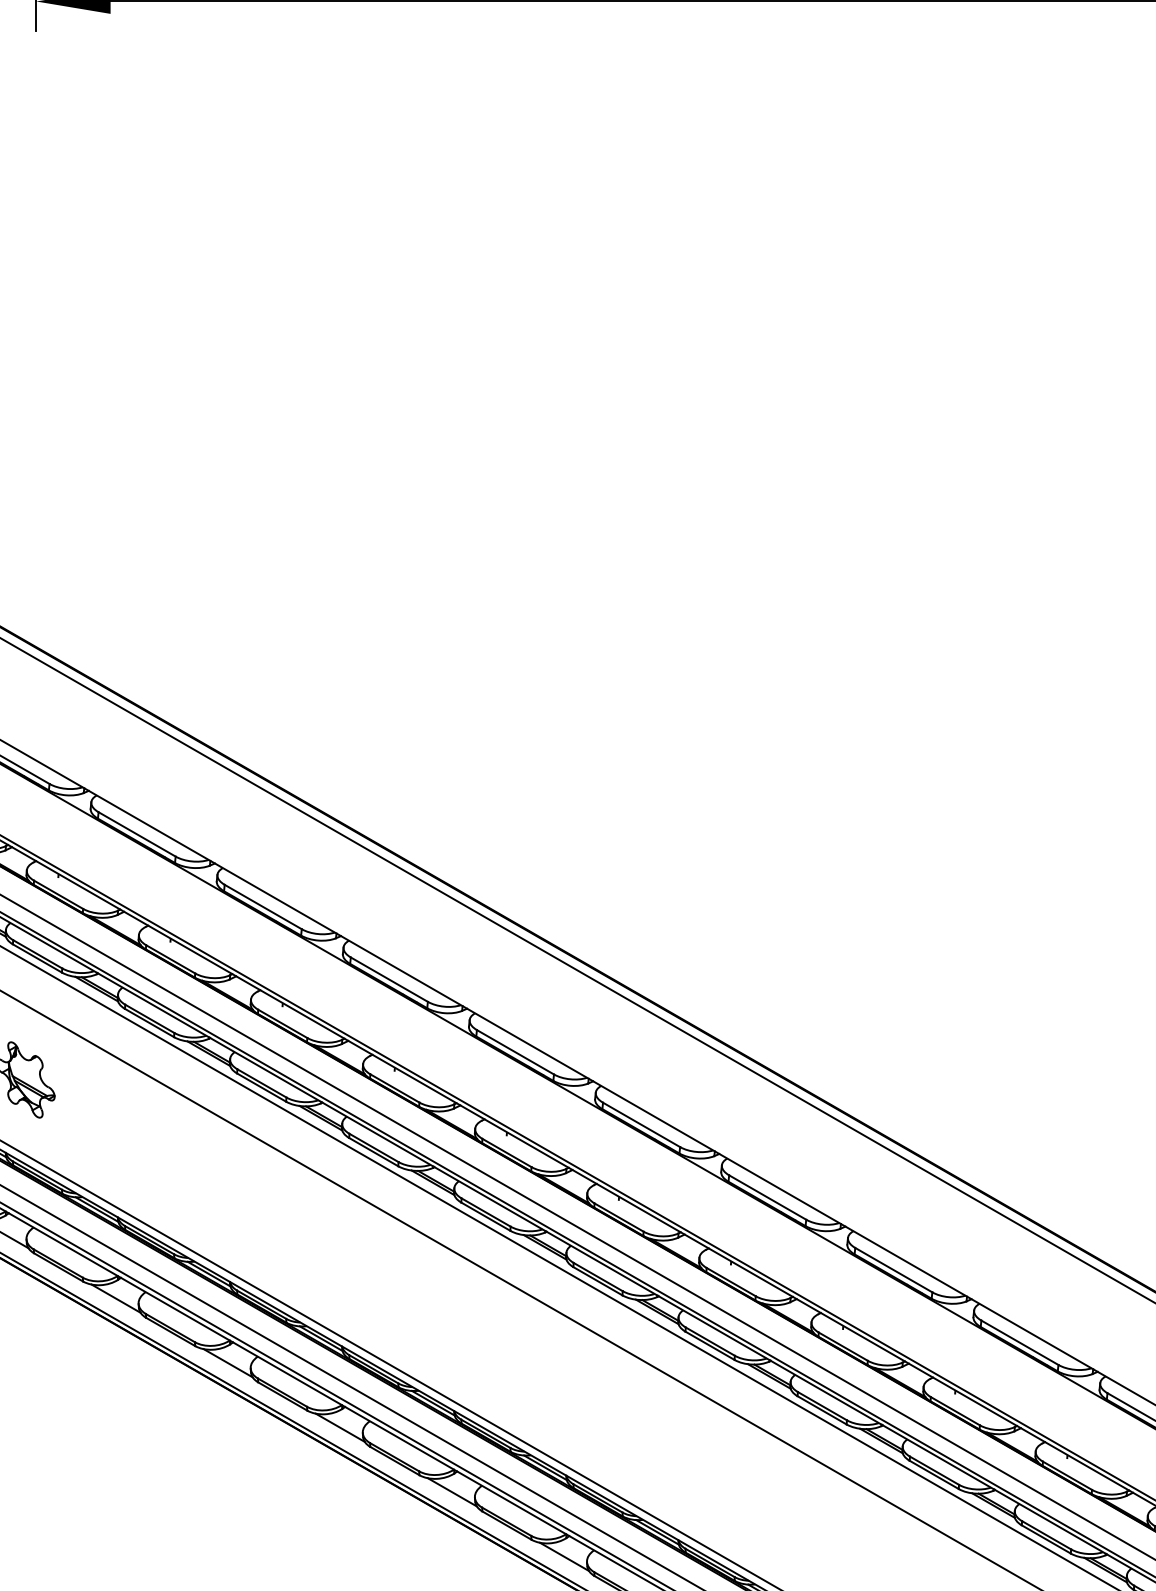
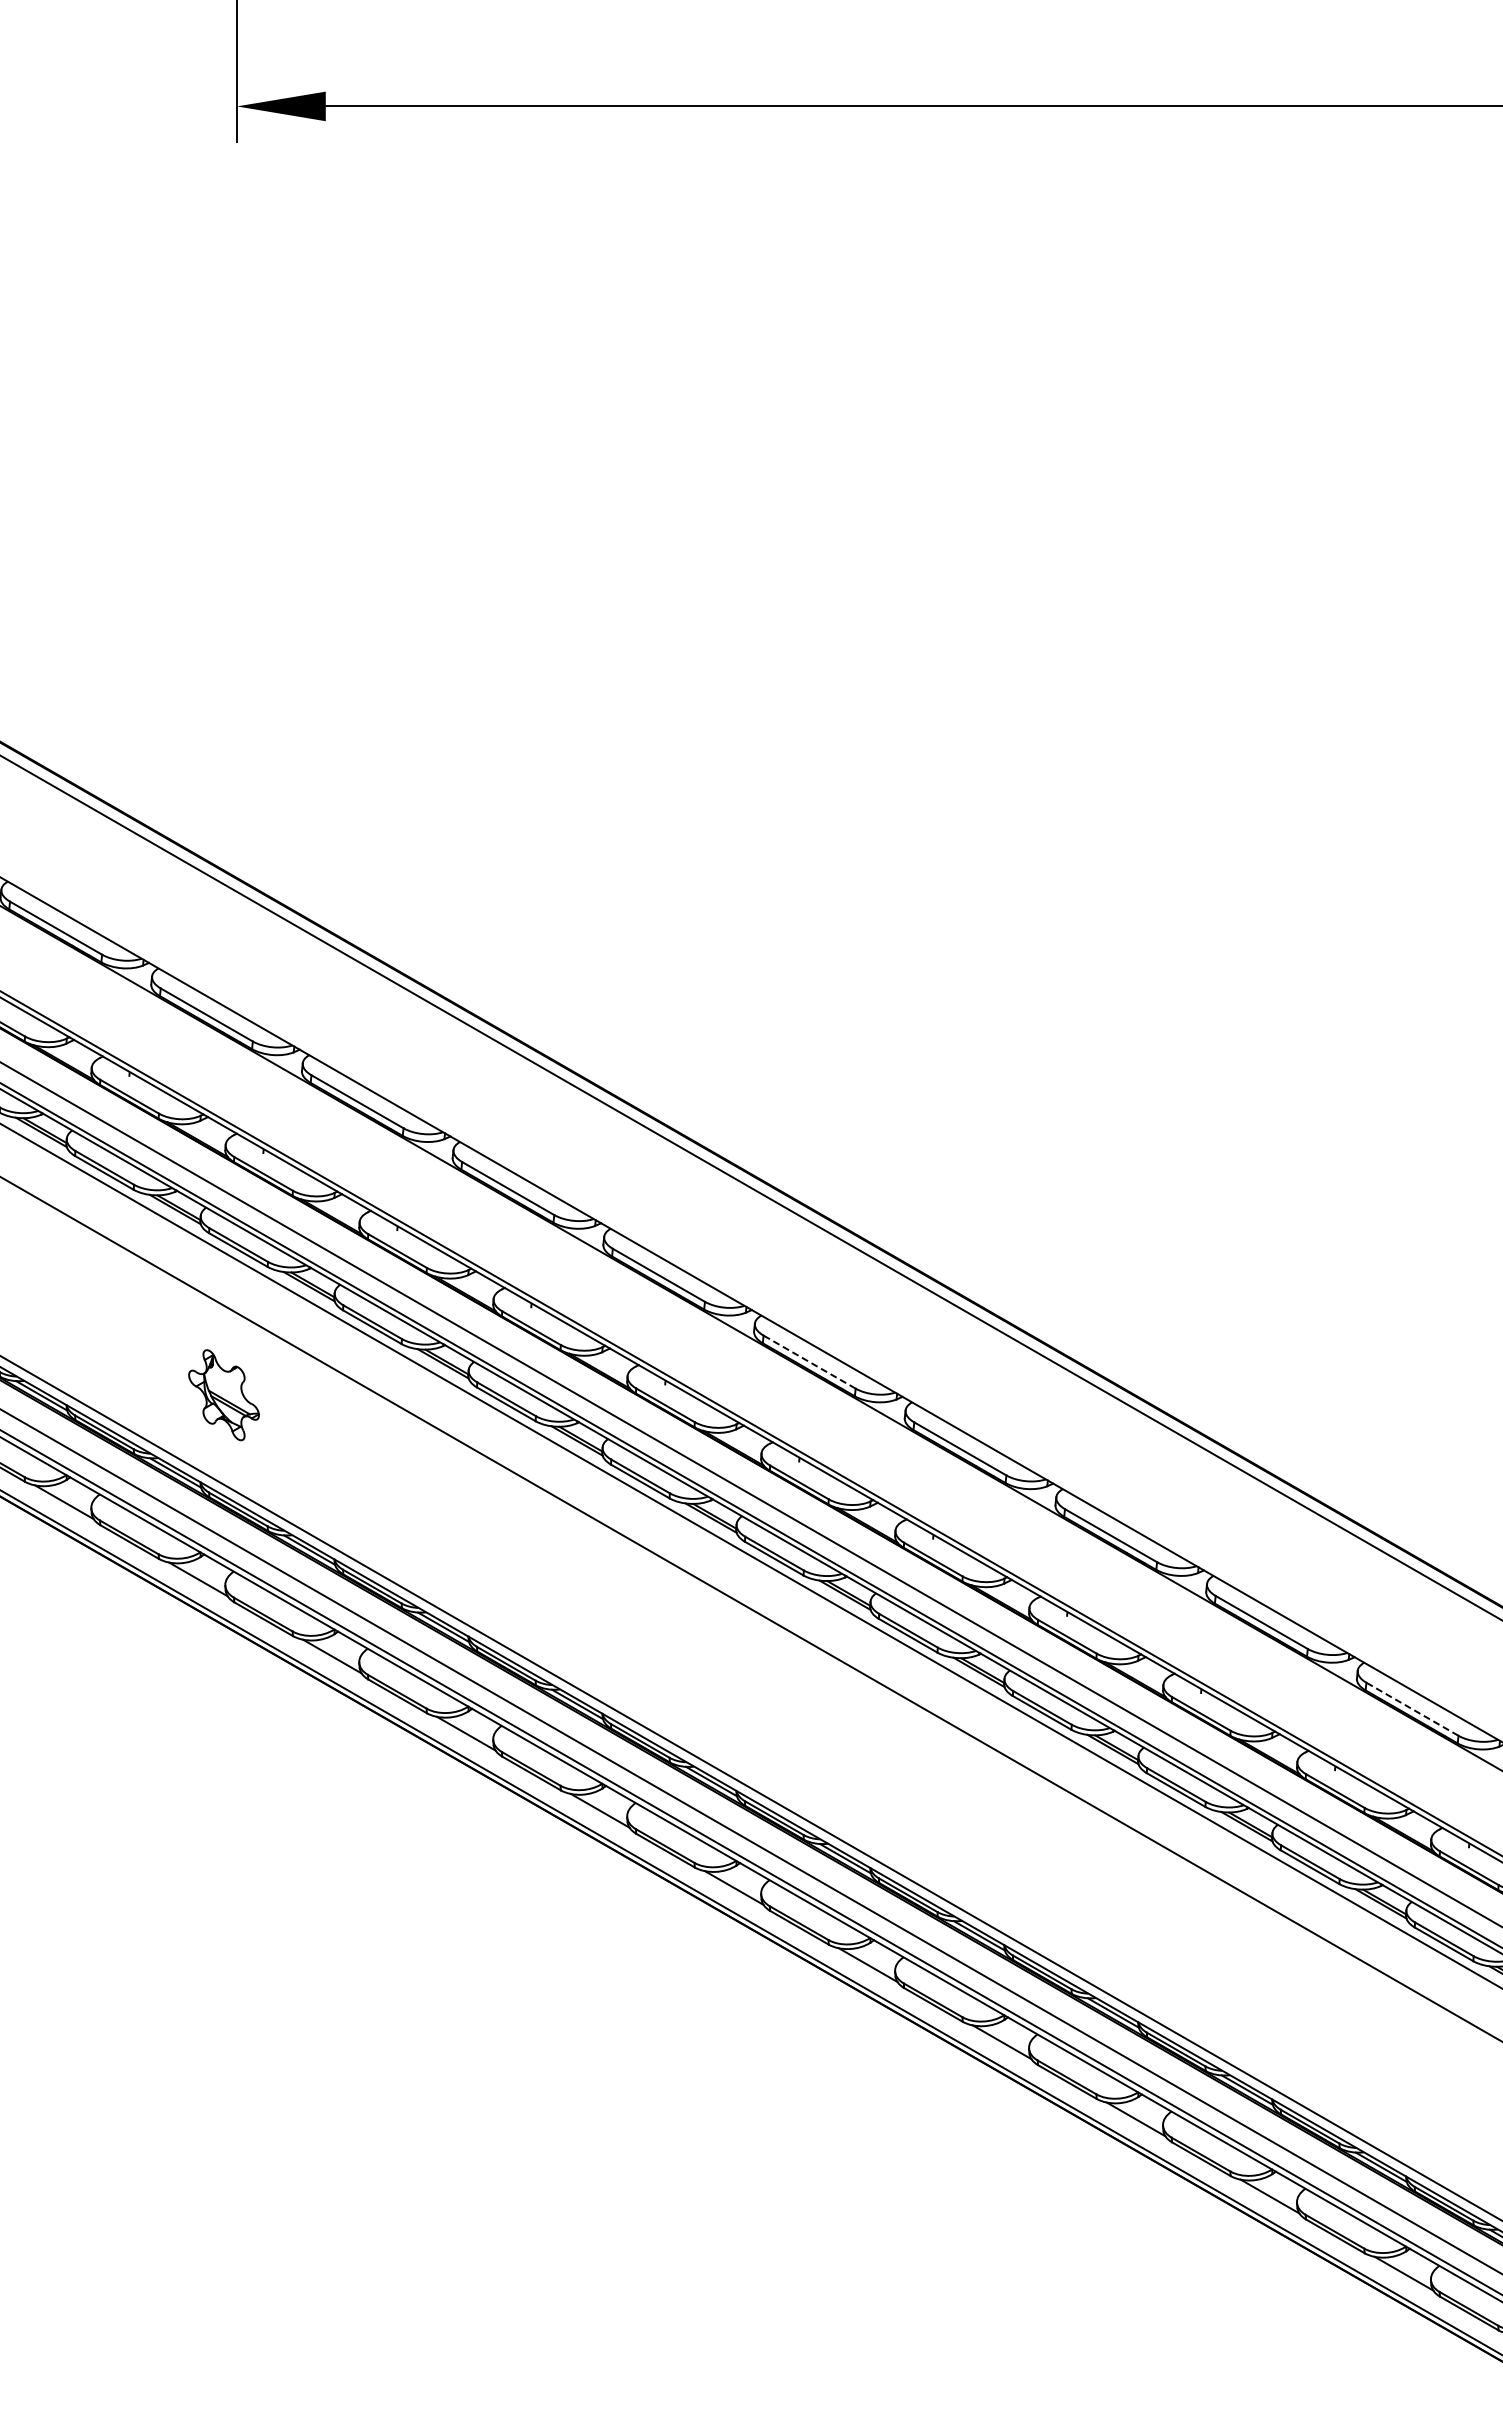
line: (515, 1051) -> (809, 1361), solid -> dashed
line: (1019, 1342) -> (1412, 1709), solid -> dashed

